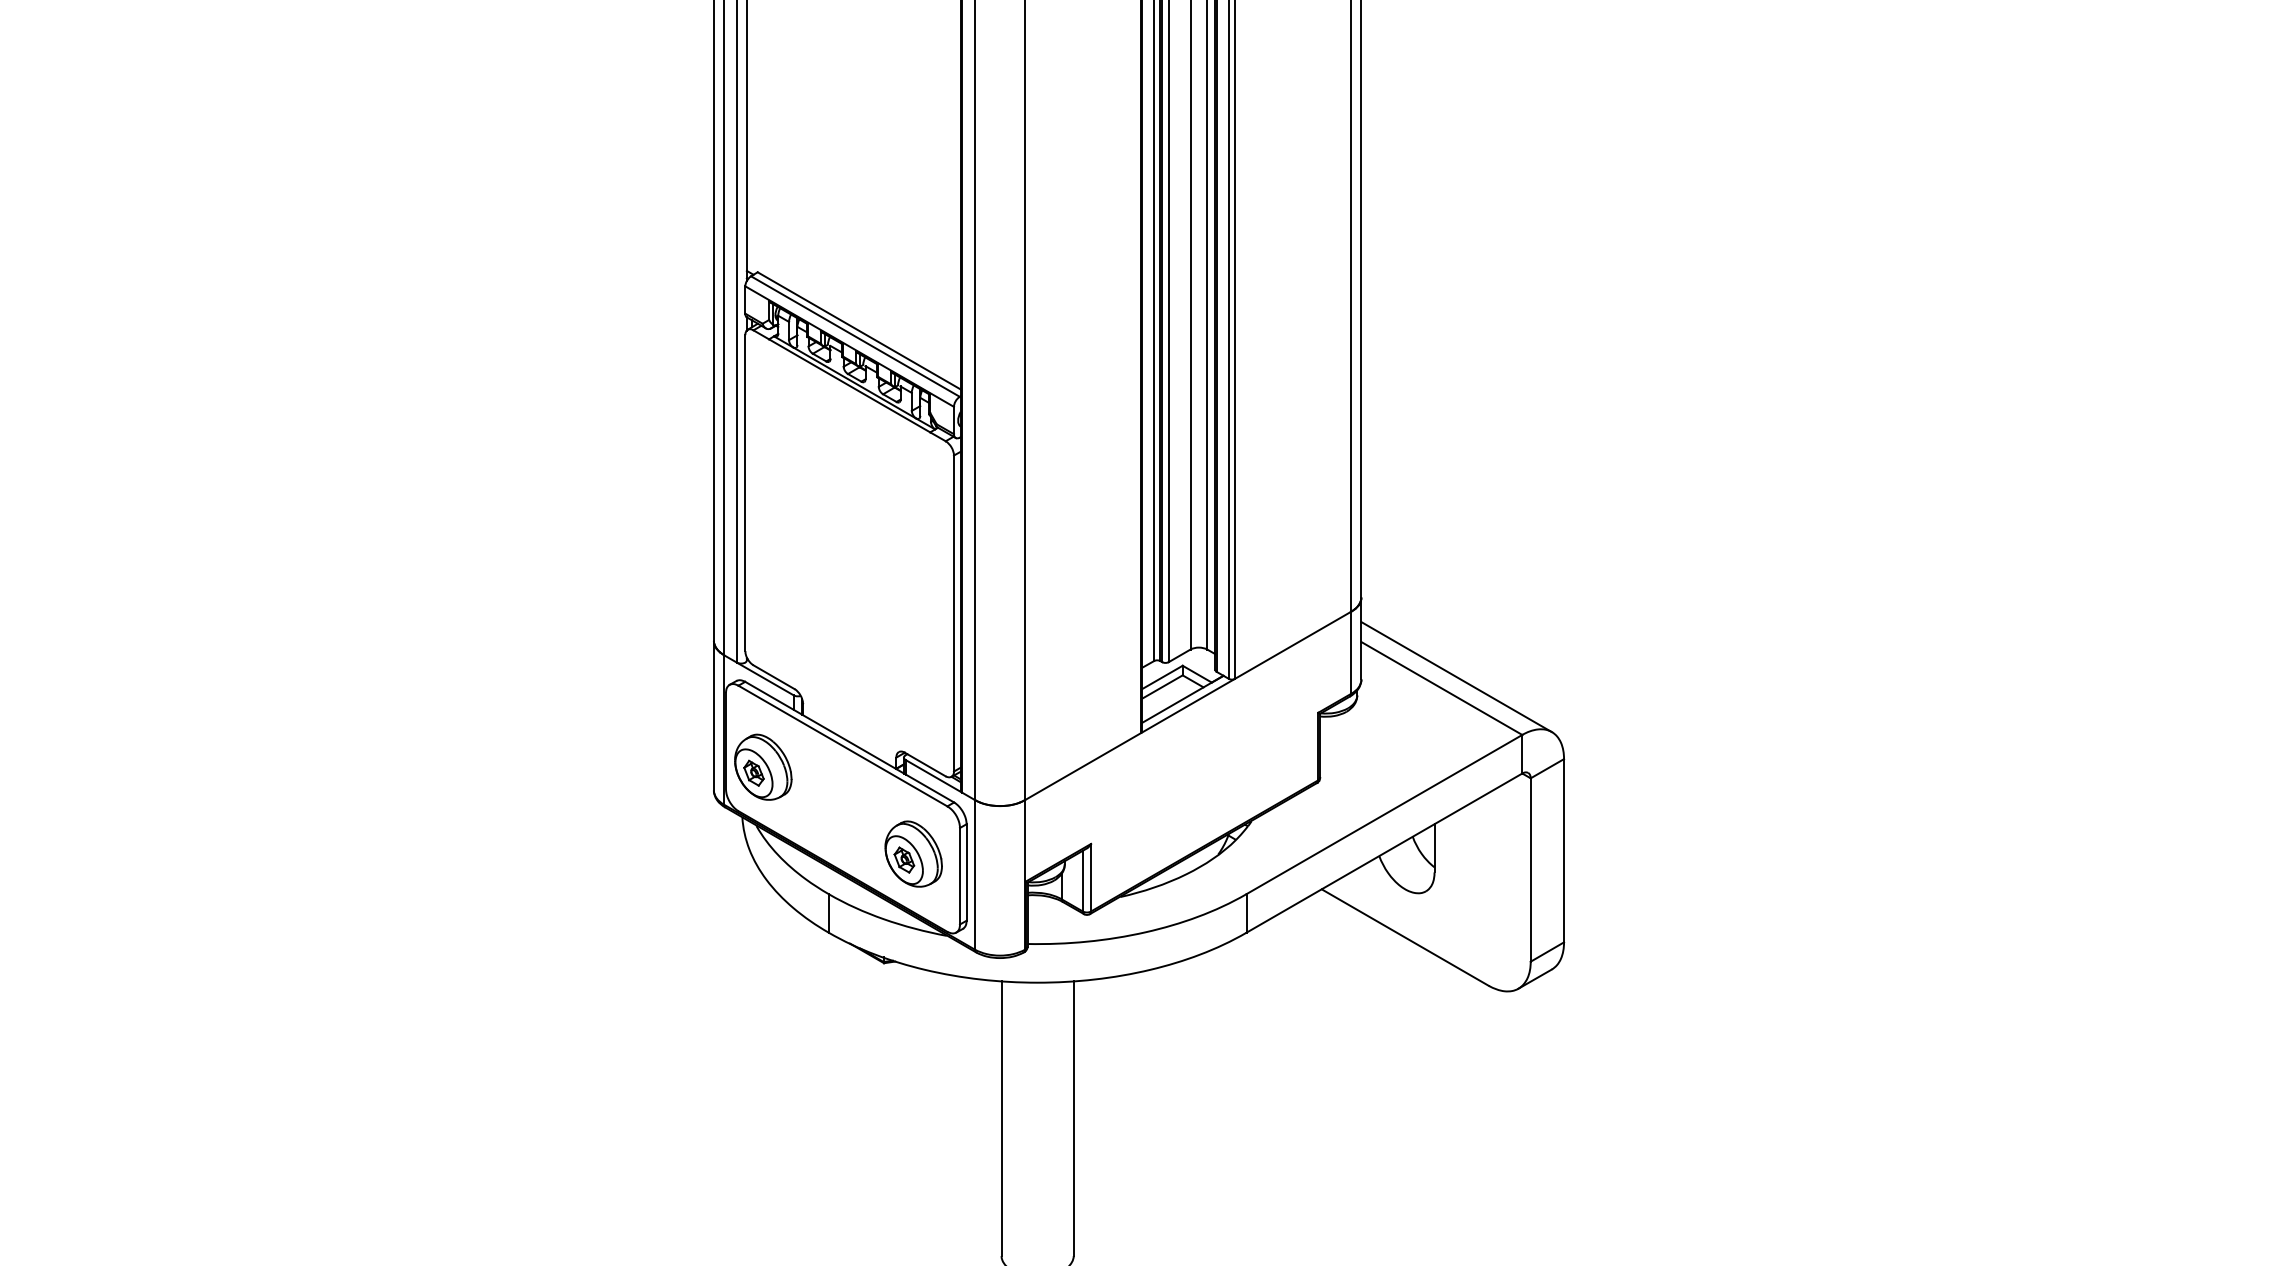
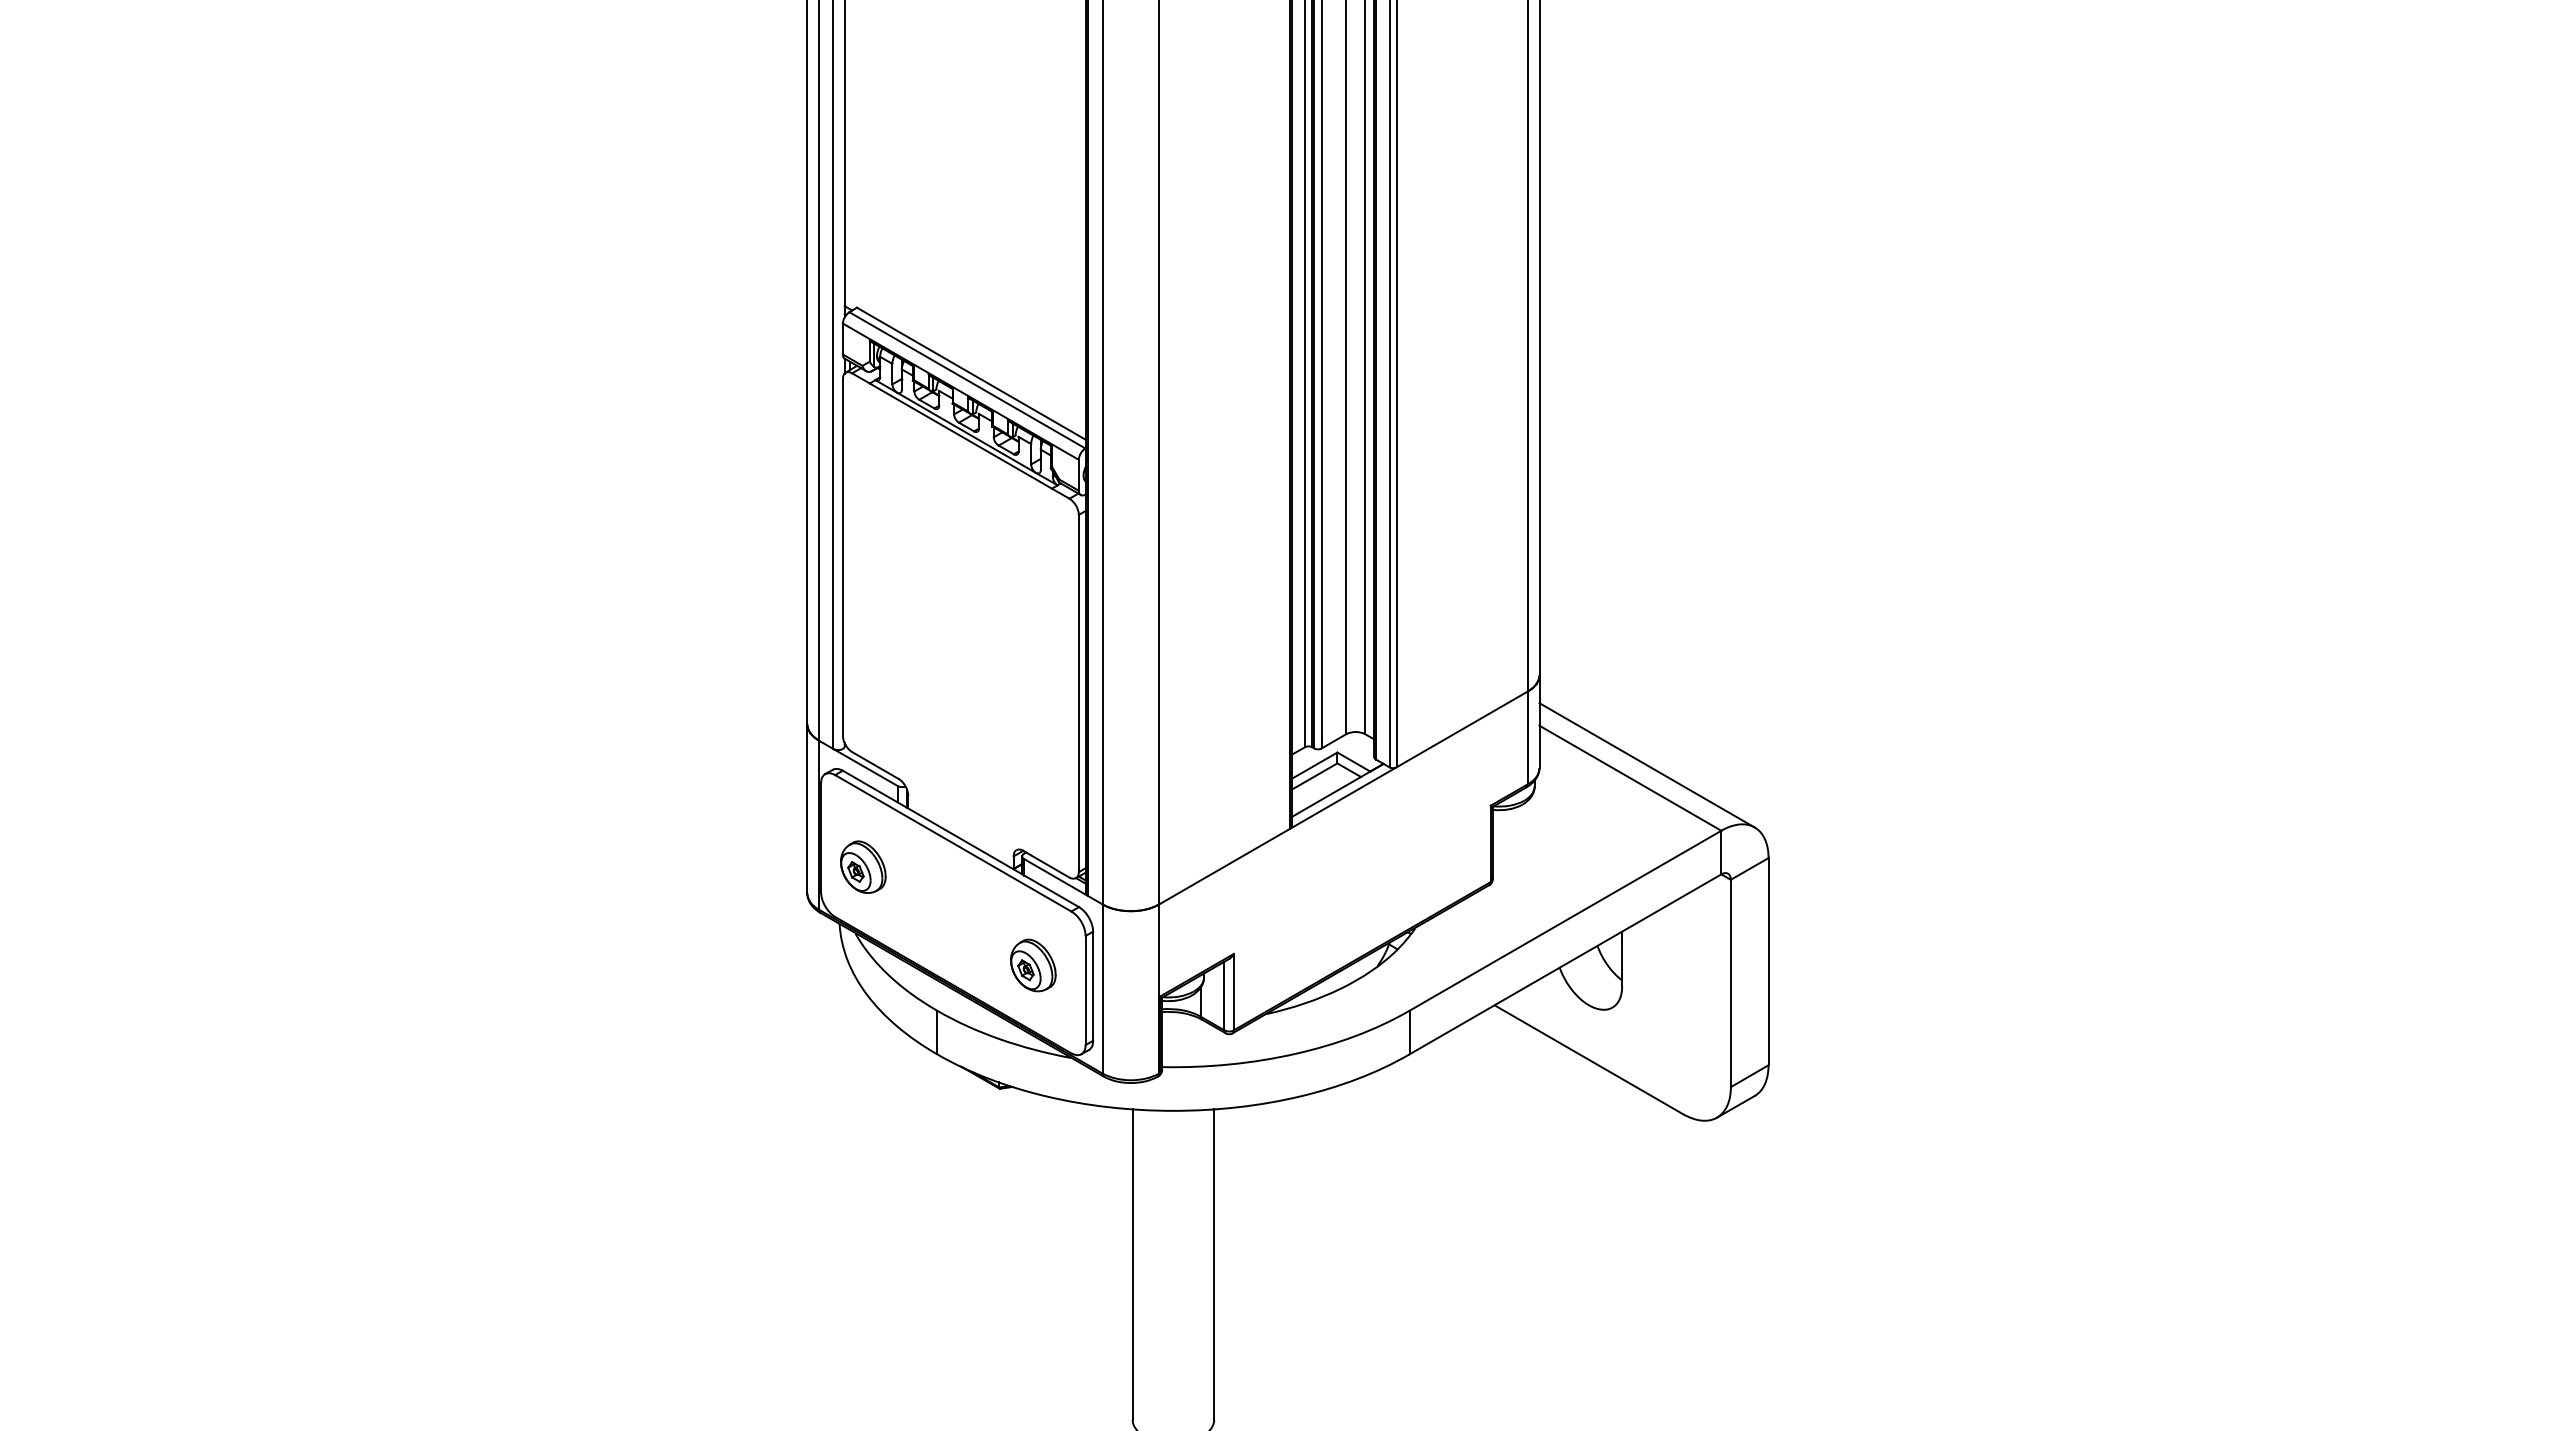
part: (763, 766) -> (863, 866), size x0.7
part: (913, 854) -> (1033, 965), size x0.7

